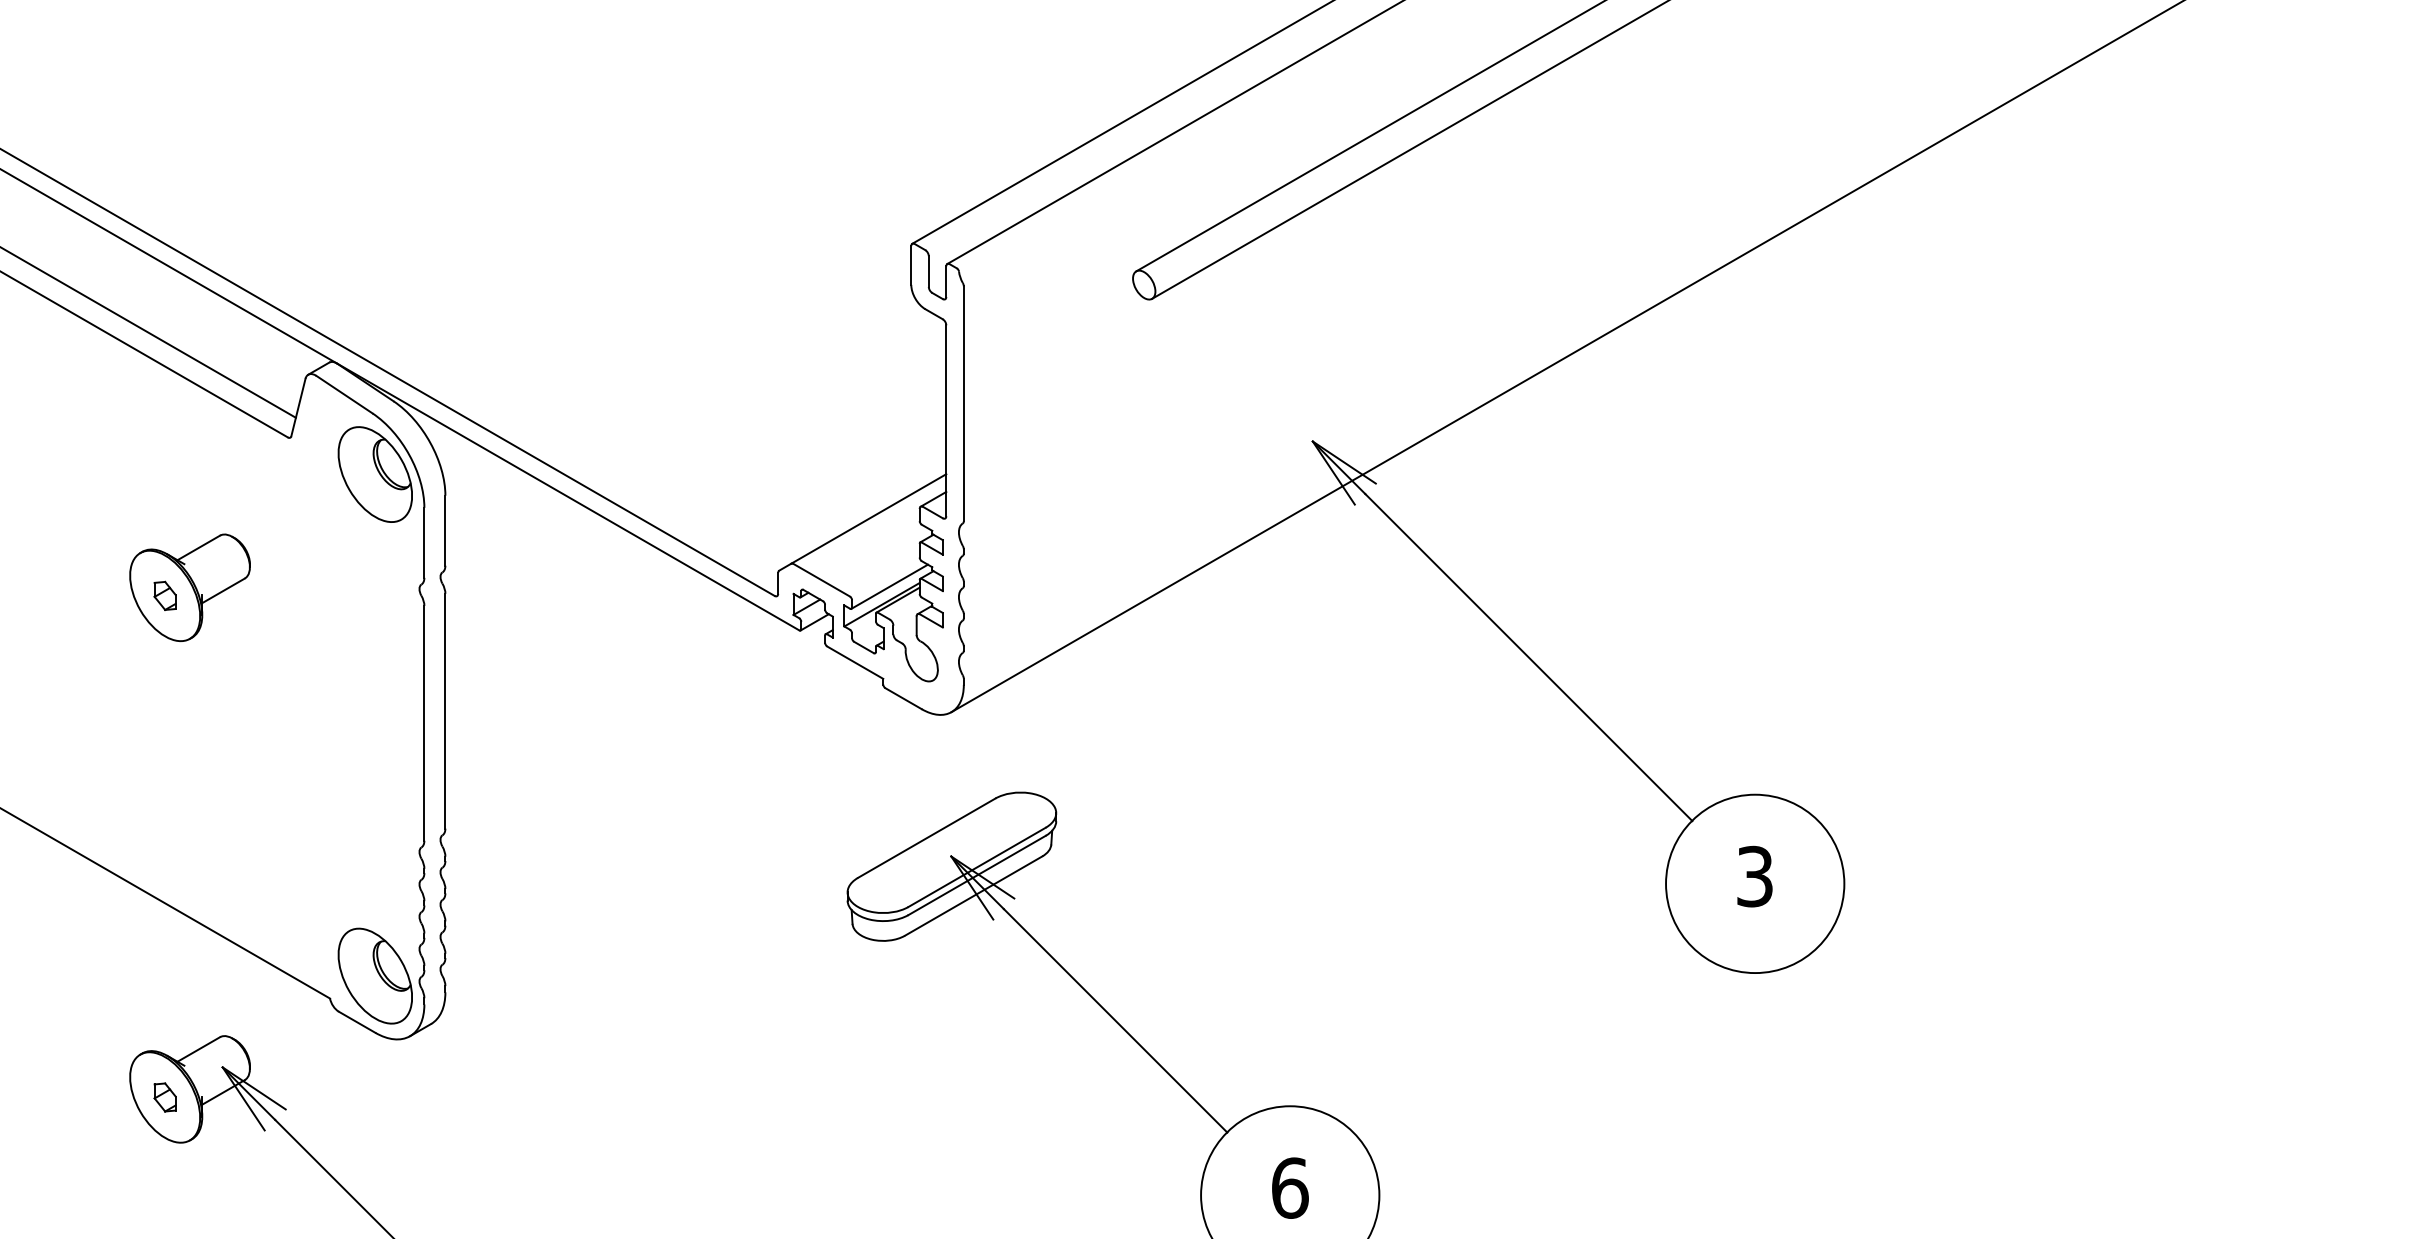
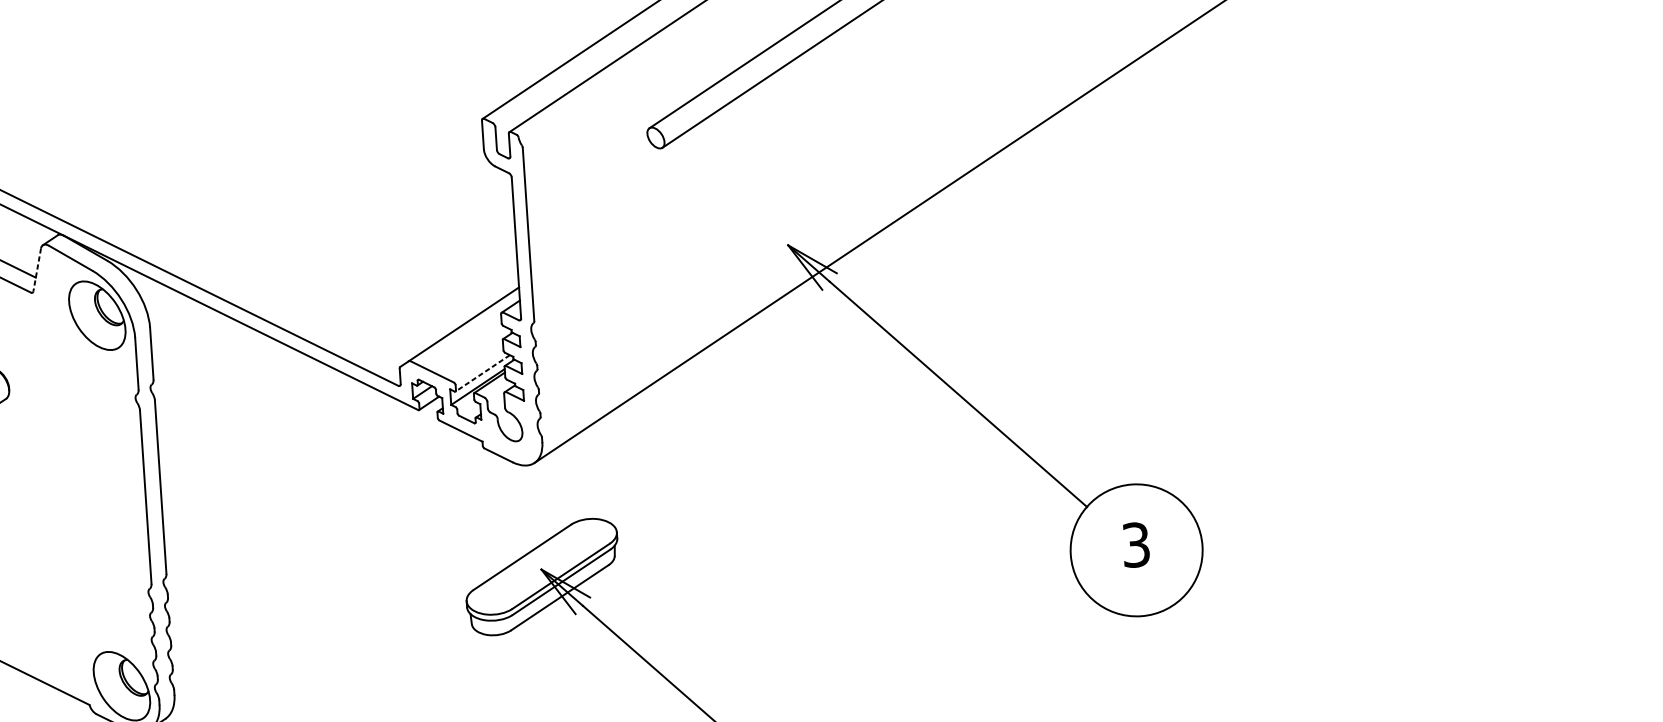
line: (298, 407) -> (37, 269), solid -> dashed
line: (889, 587) -> (482, 373), solid -> dashed

